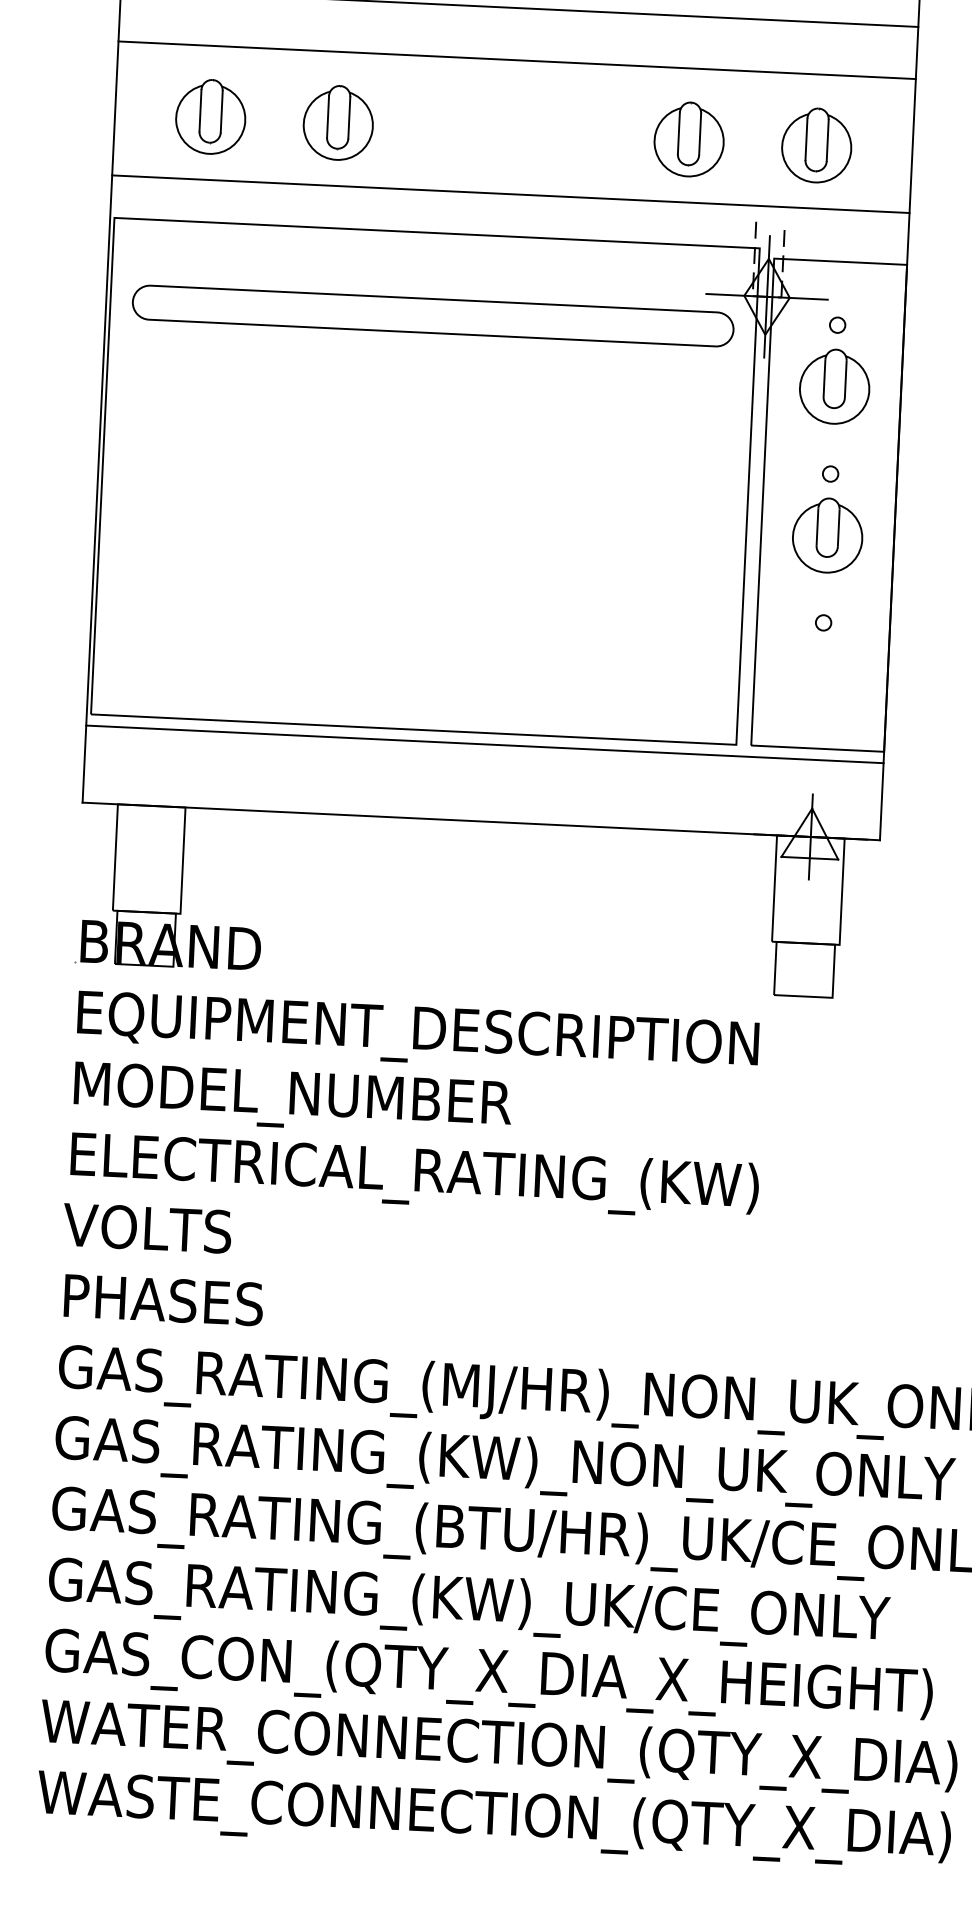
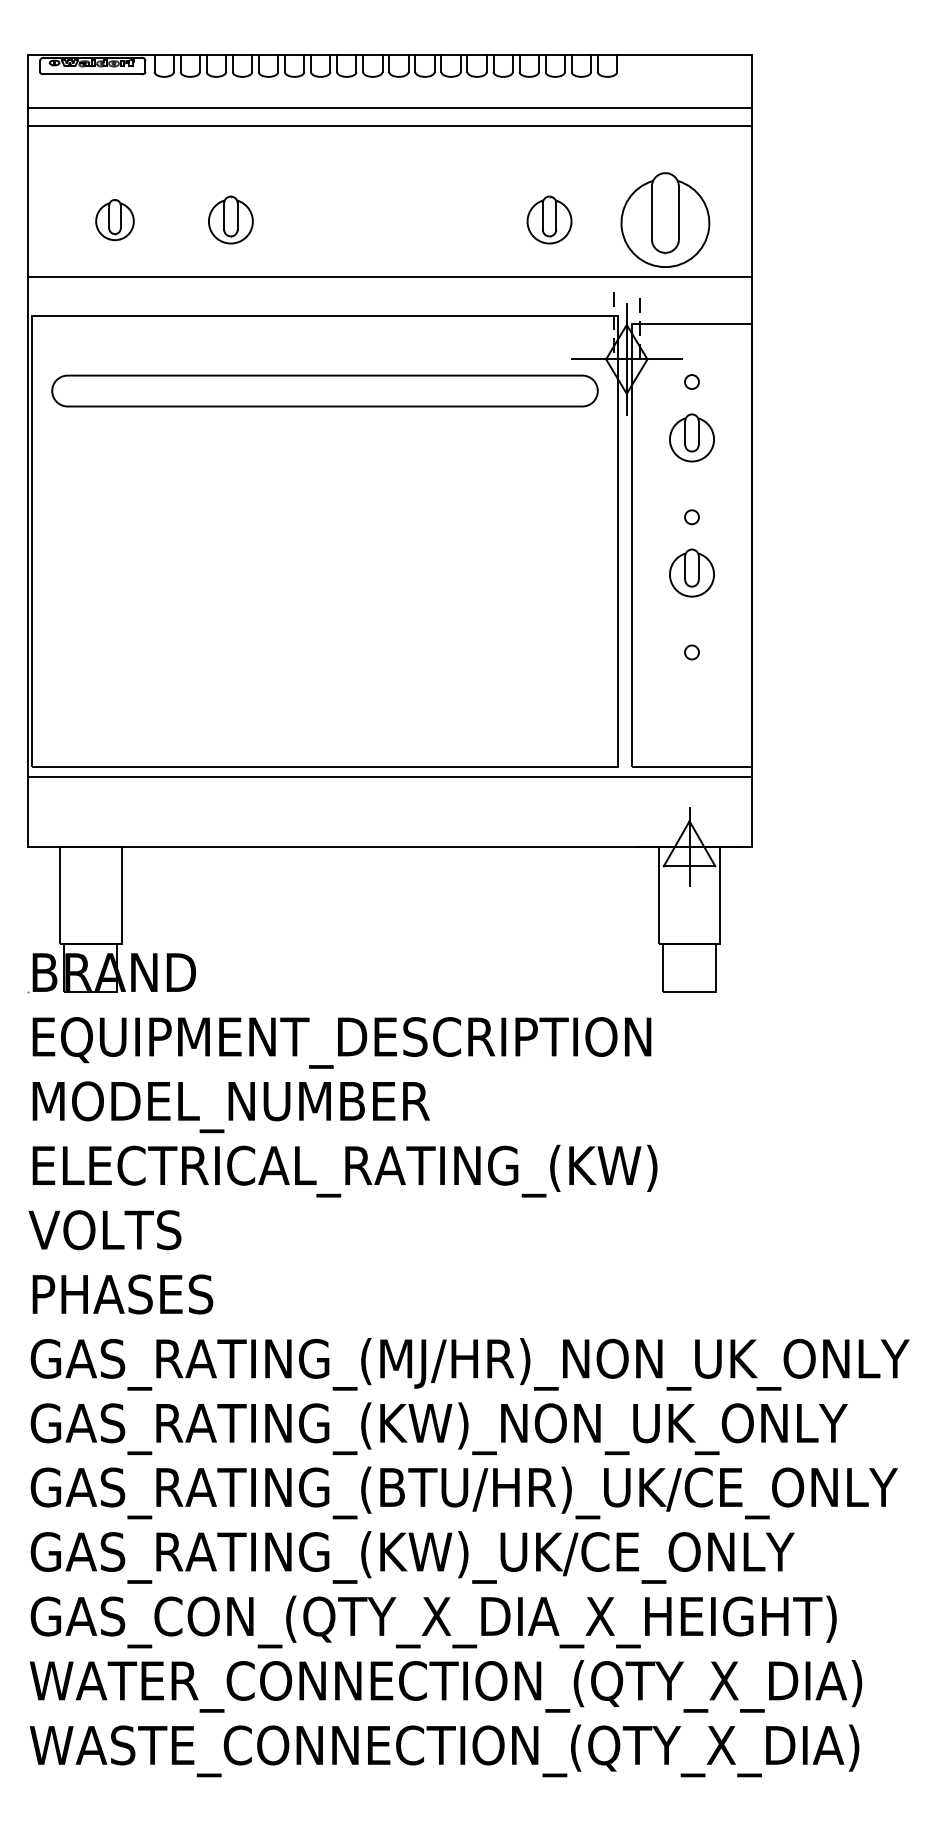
line: (517, 60) -> (390, 125), moved
part: (210, 116) -> (114, 219), size x0.6
part: (338, 122) -> (230, 219), size x0.7
part: (689, 138) -> (549, 219), size x0.7
part: (816, 144) -> (665, 219), size x1.4
part: (834, 386) -> (691, 437), size x0.7
part: (827, 534) -> (691, 572), size x0.7

